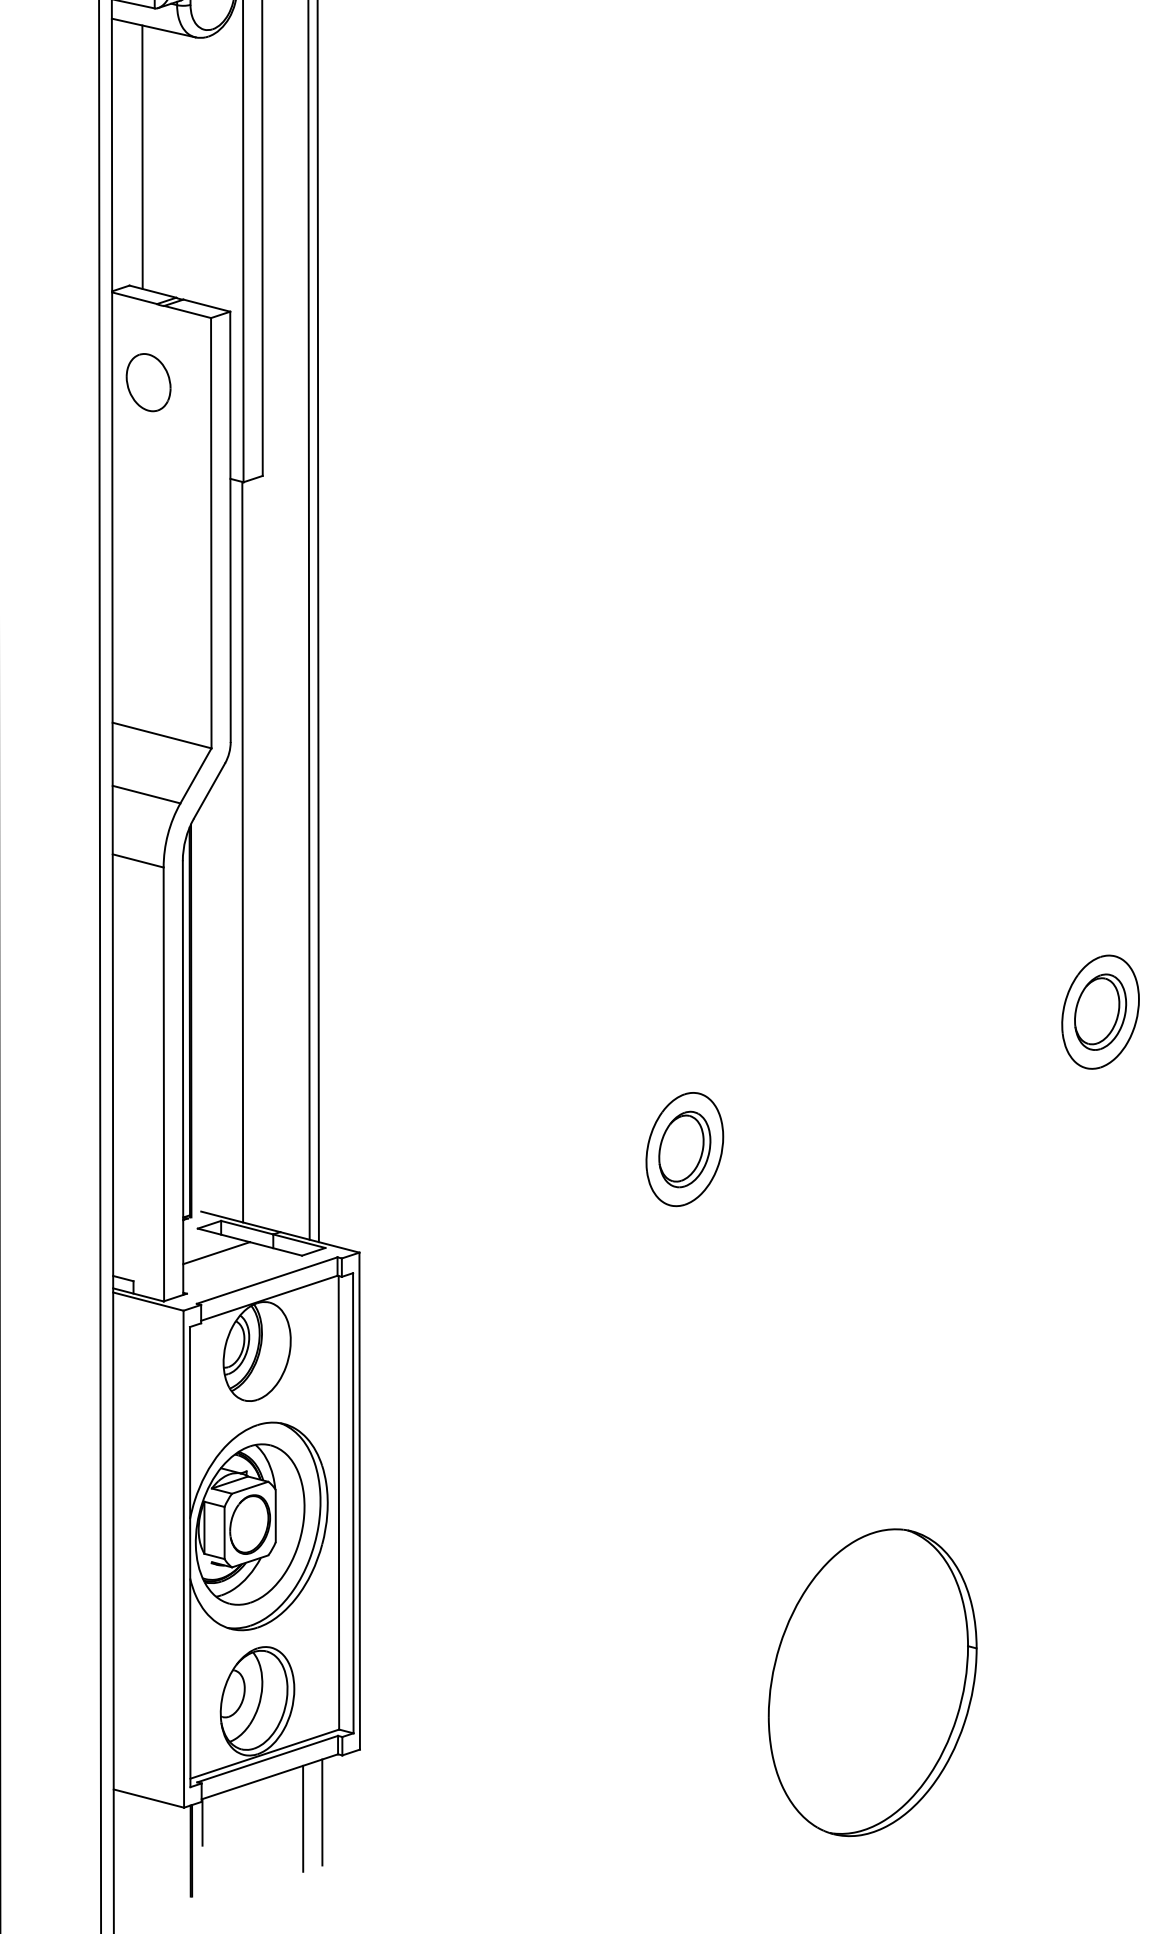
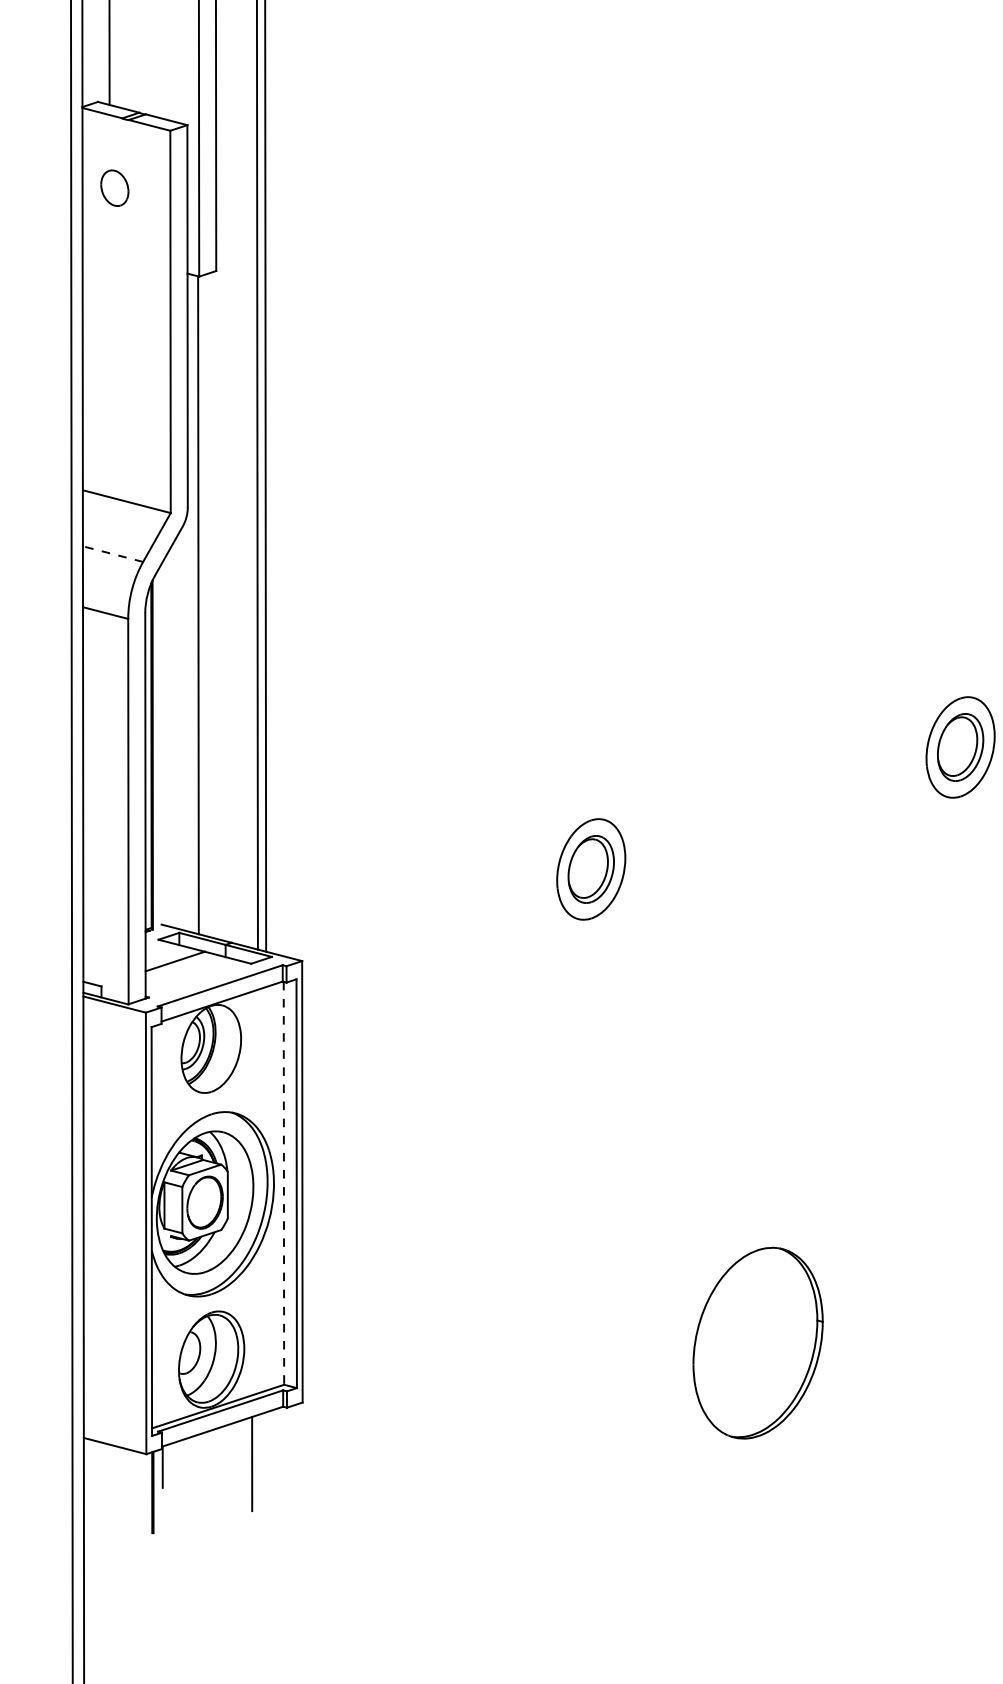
part: (148, 382) -> (114, 188), size x0.7
line: (146, 794) -> (112, 554), solid -> dashed
line: (338, 1502) -> (283, 1183), solid -> dashed
part: (872, 1682) -> (757, 1342), size x0.7
line: (322, 1812) -> (269, 1458), removed

